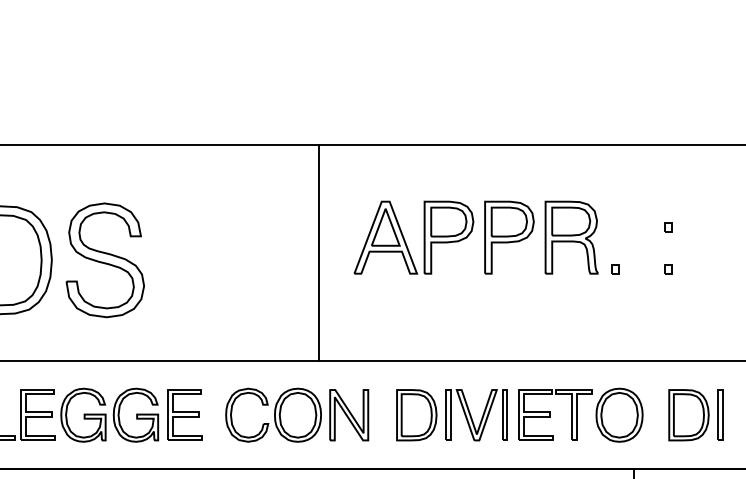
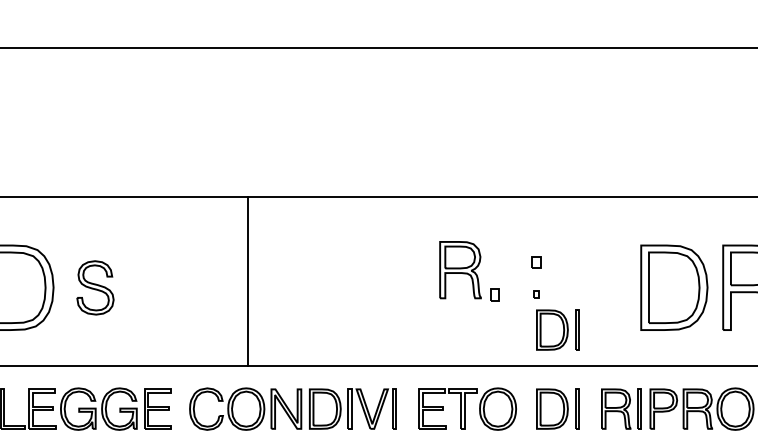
part: (668, 226) -> (536, 261), size x1.6
part: (443, 238) -> (360, 270), removed
line: (318, 252) -> (247, 281), moved
part: (105, 259) -> (95, 287), size x0.6
part: (615, 268) -> (494, 294), size x1.6
part: (695, 313) -> (557, 329), added
part: (451, 414) -> (352, 408), moved

